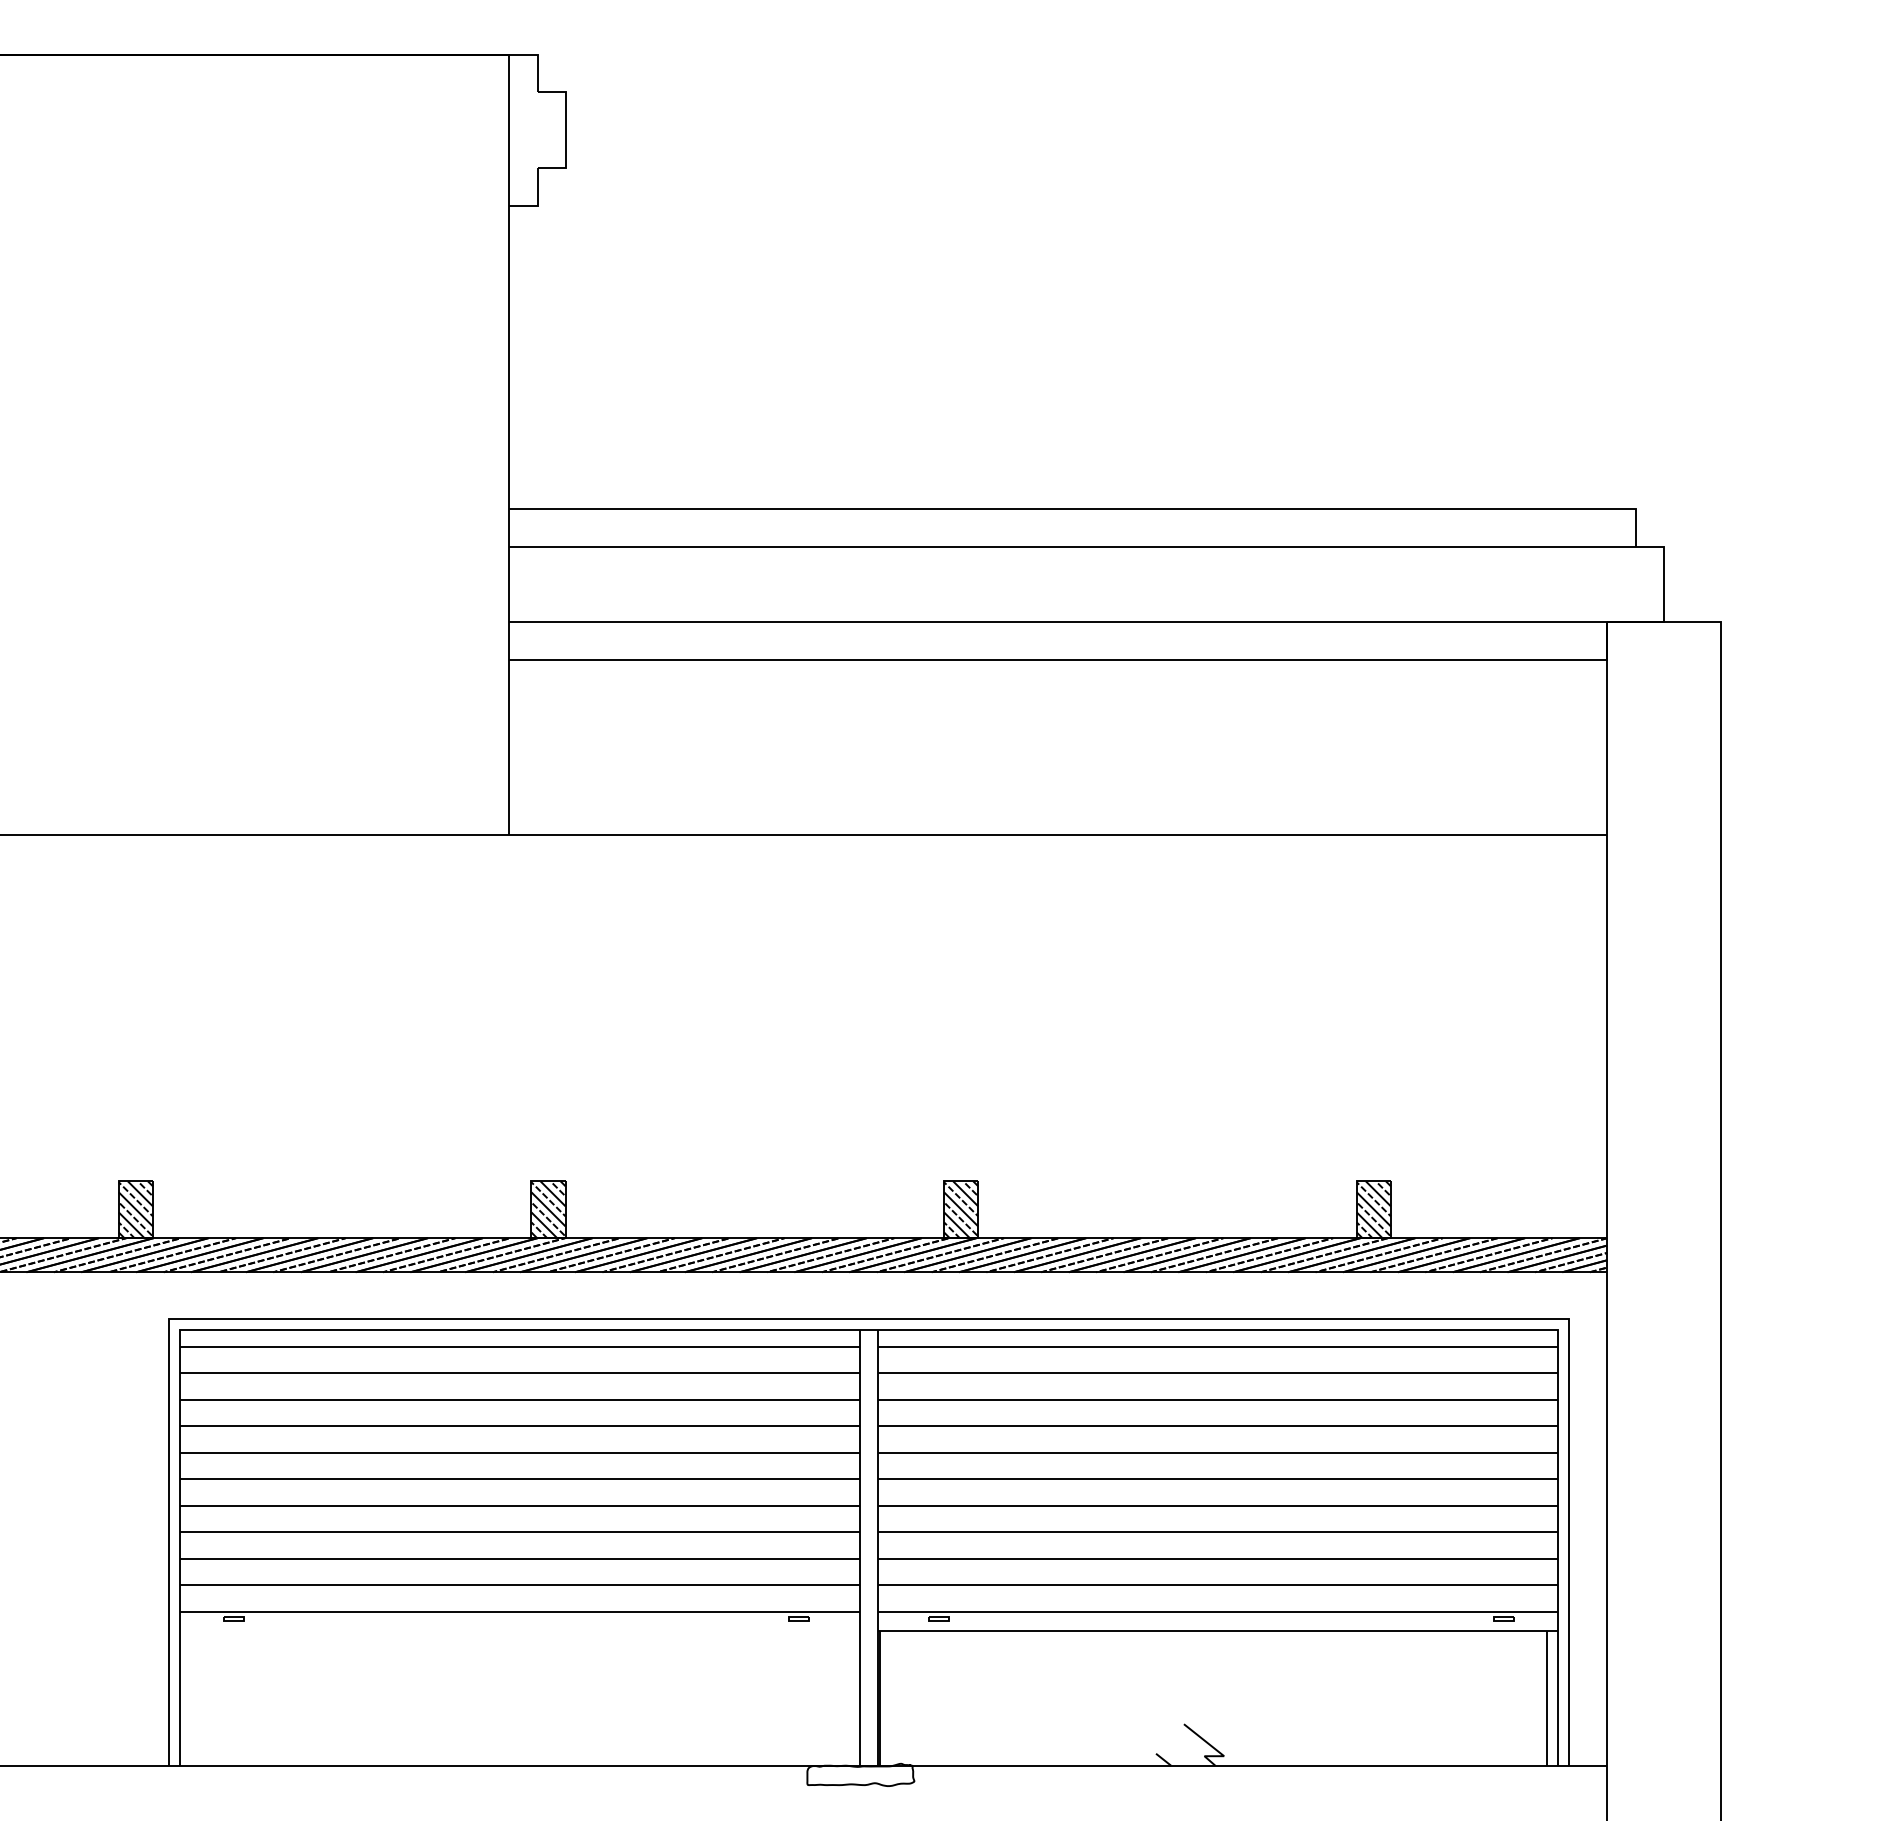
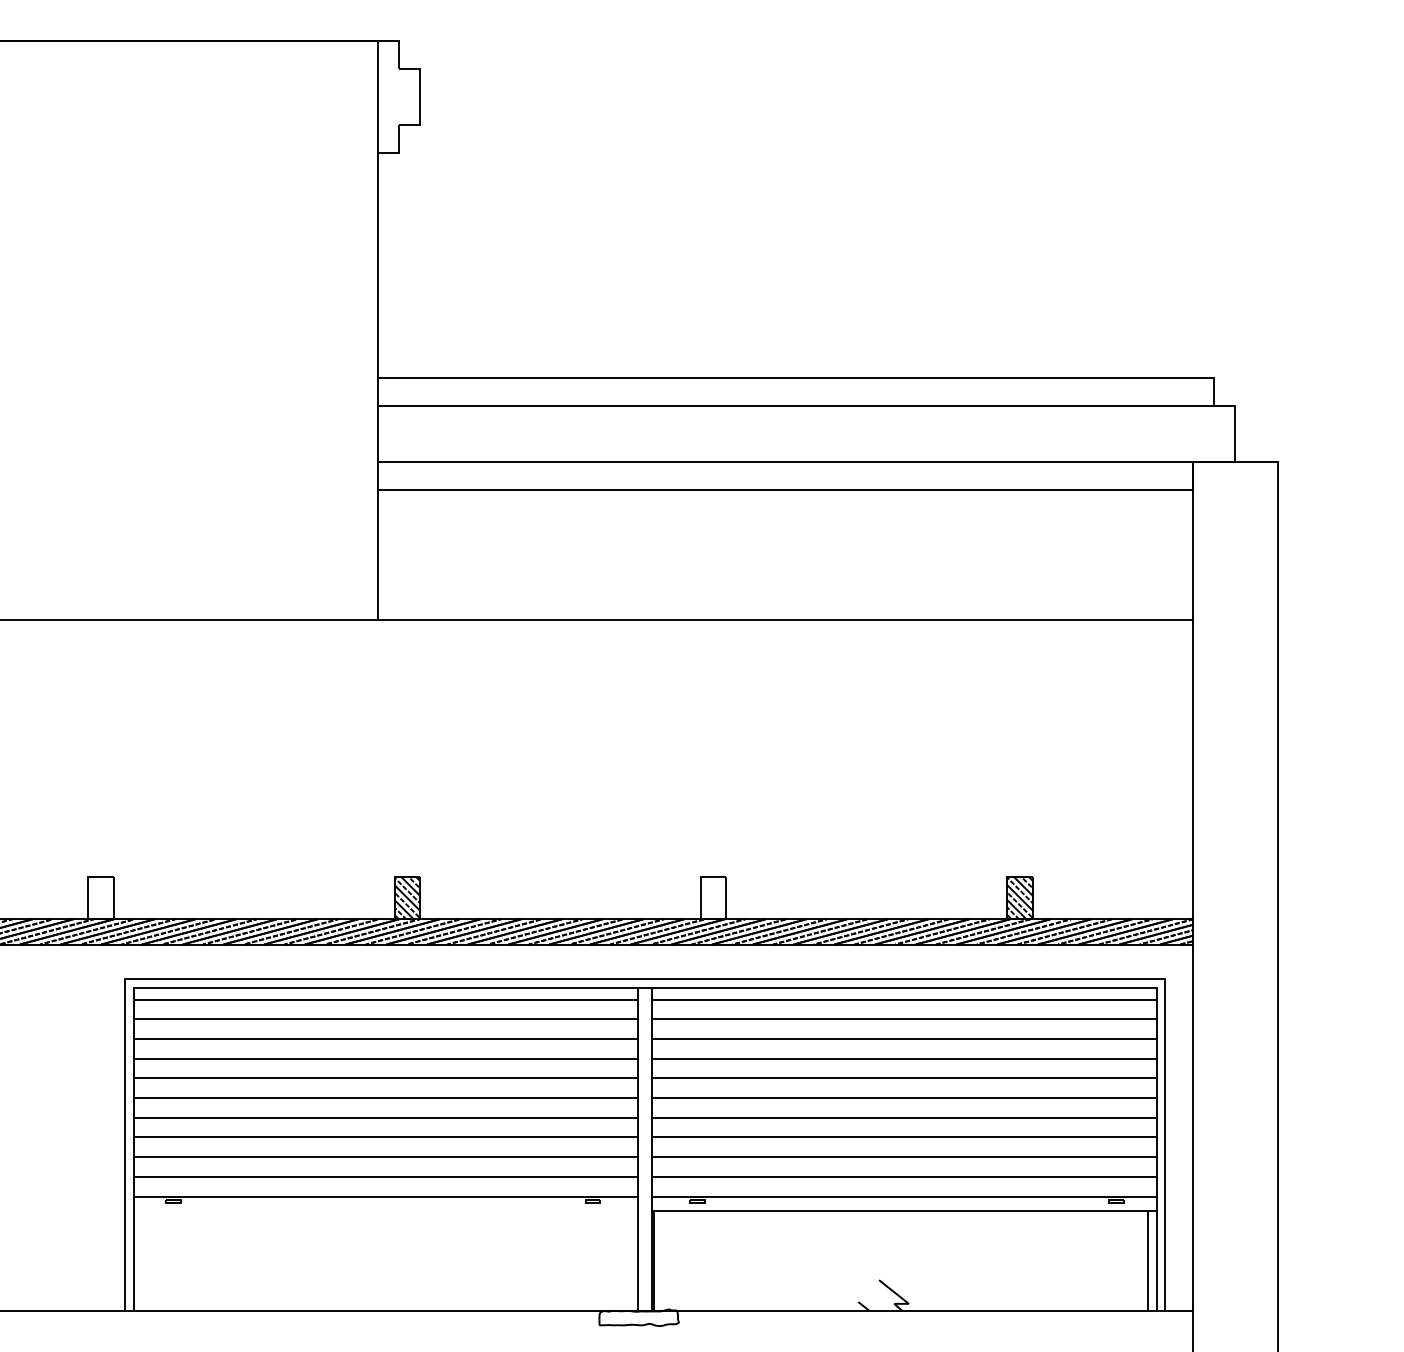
hatch: (135, 1209) -> (100, 897), removed
hatch: (961, 1209) -> (713, 897), removed

